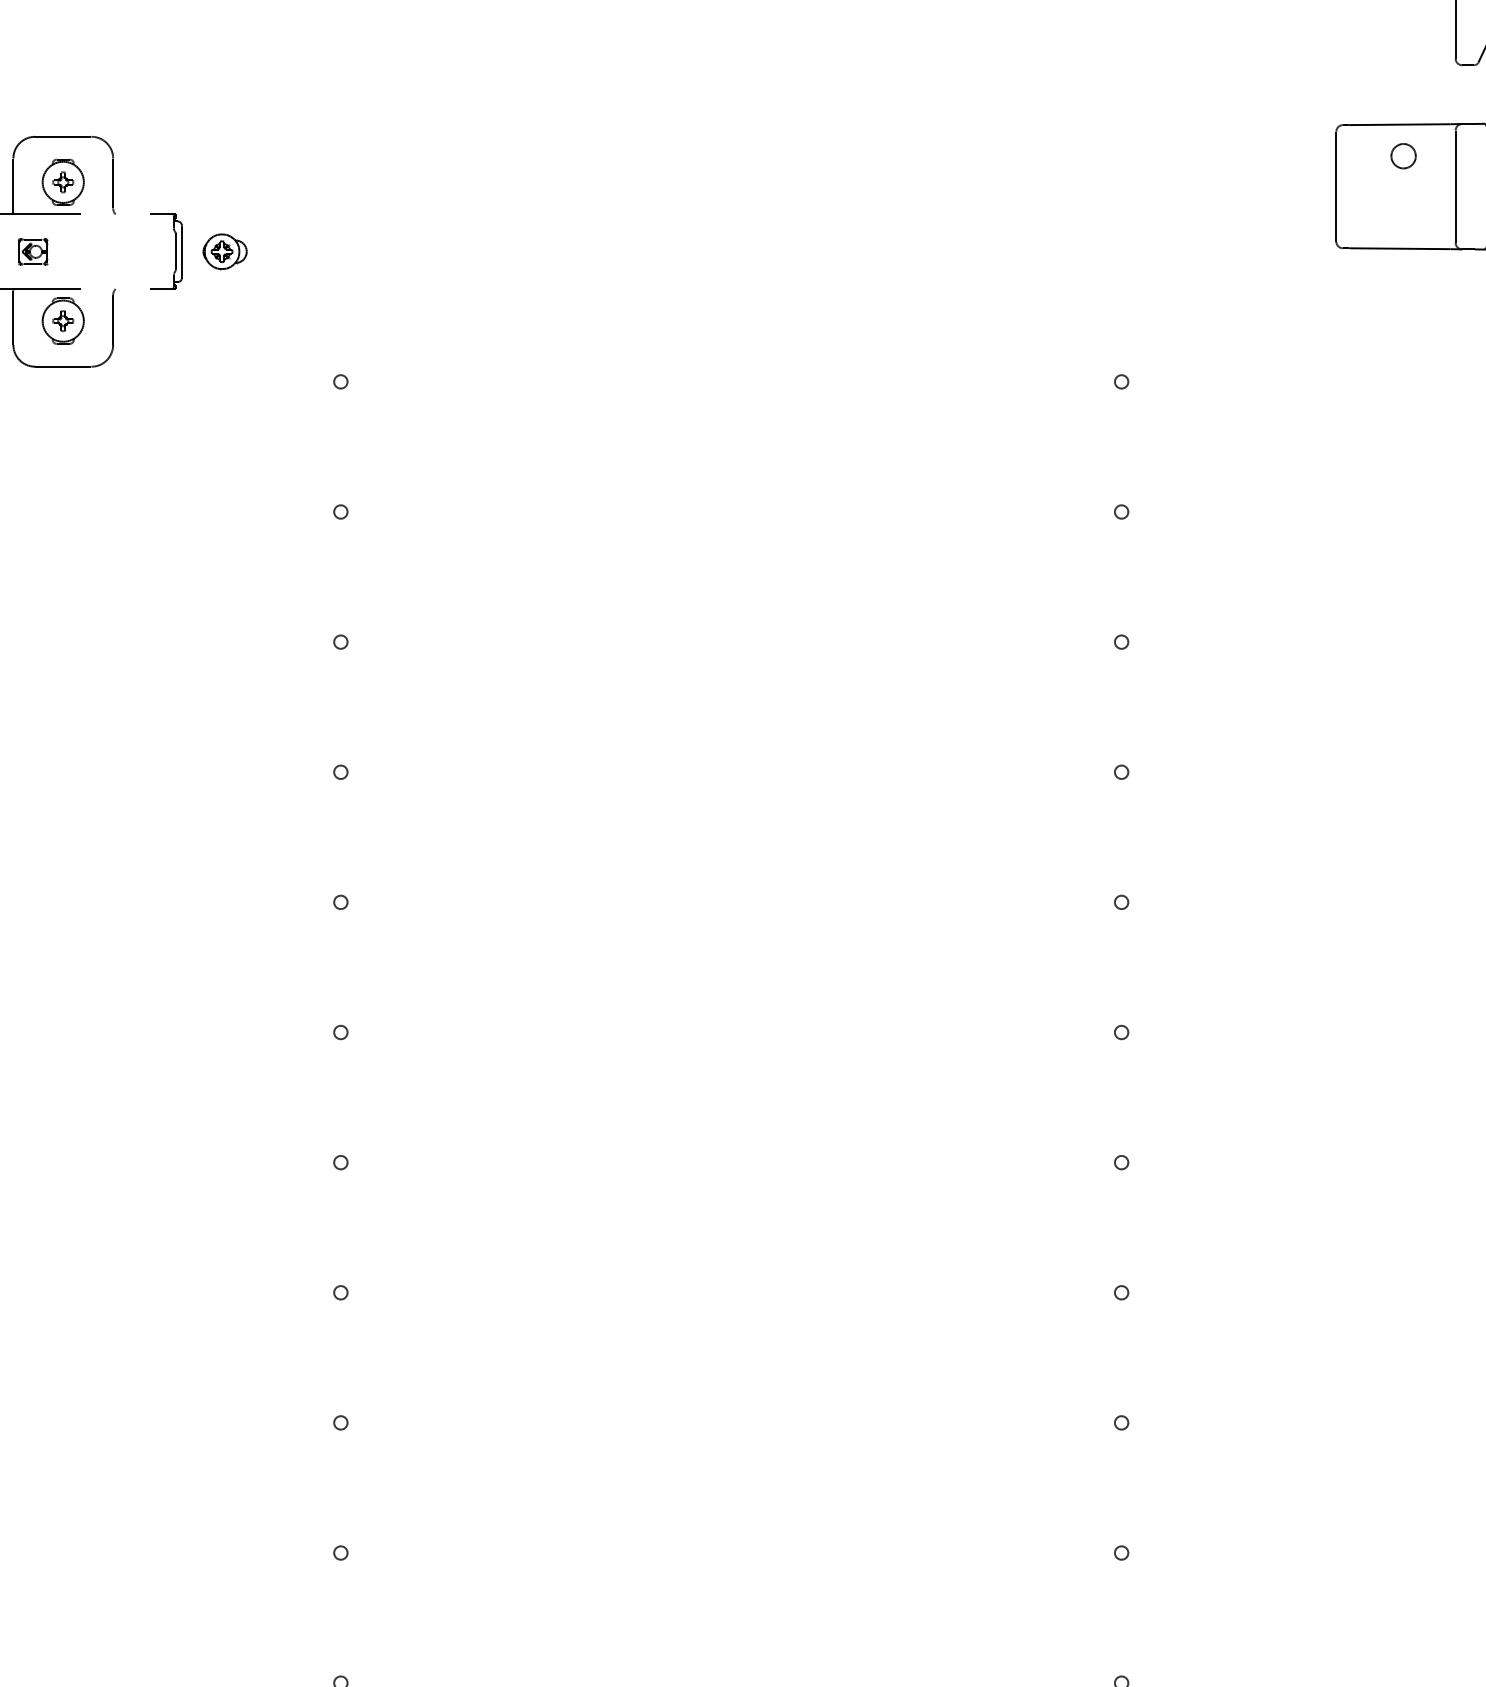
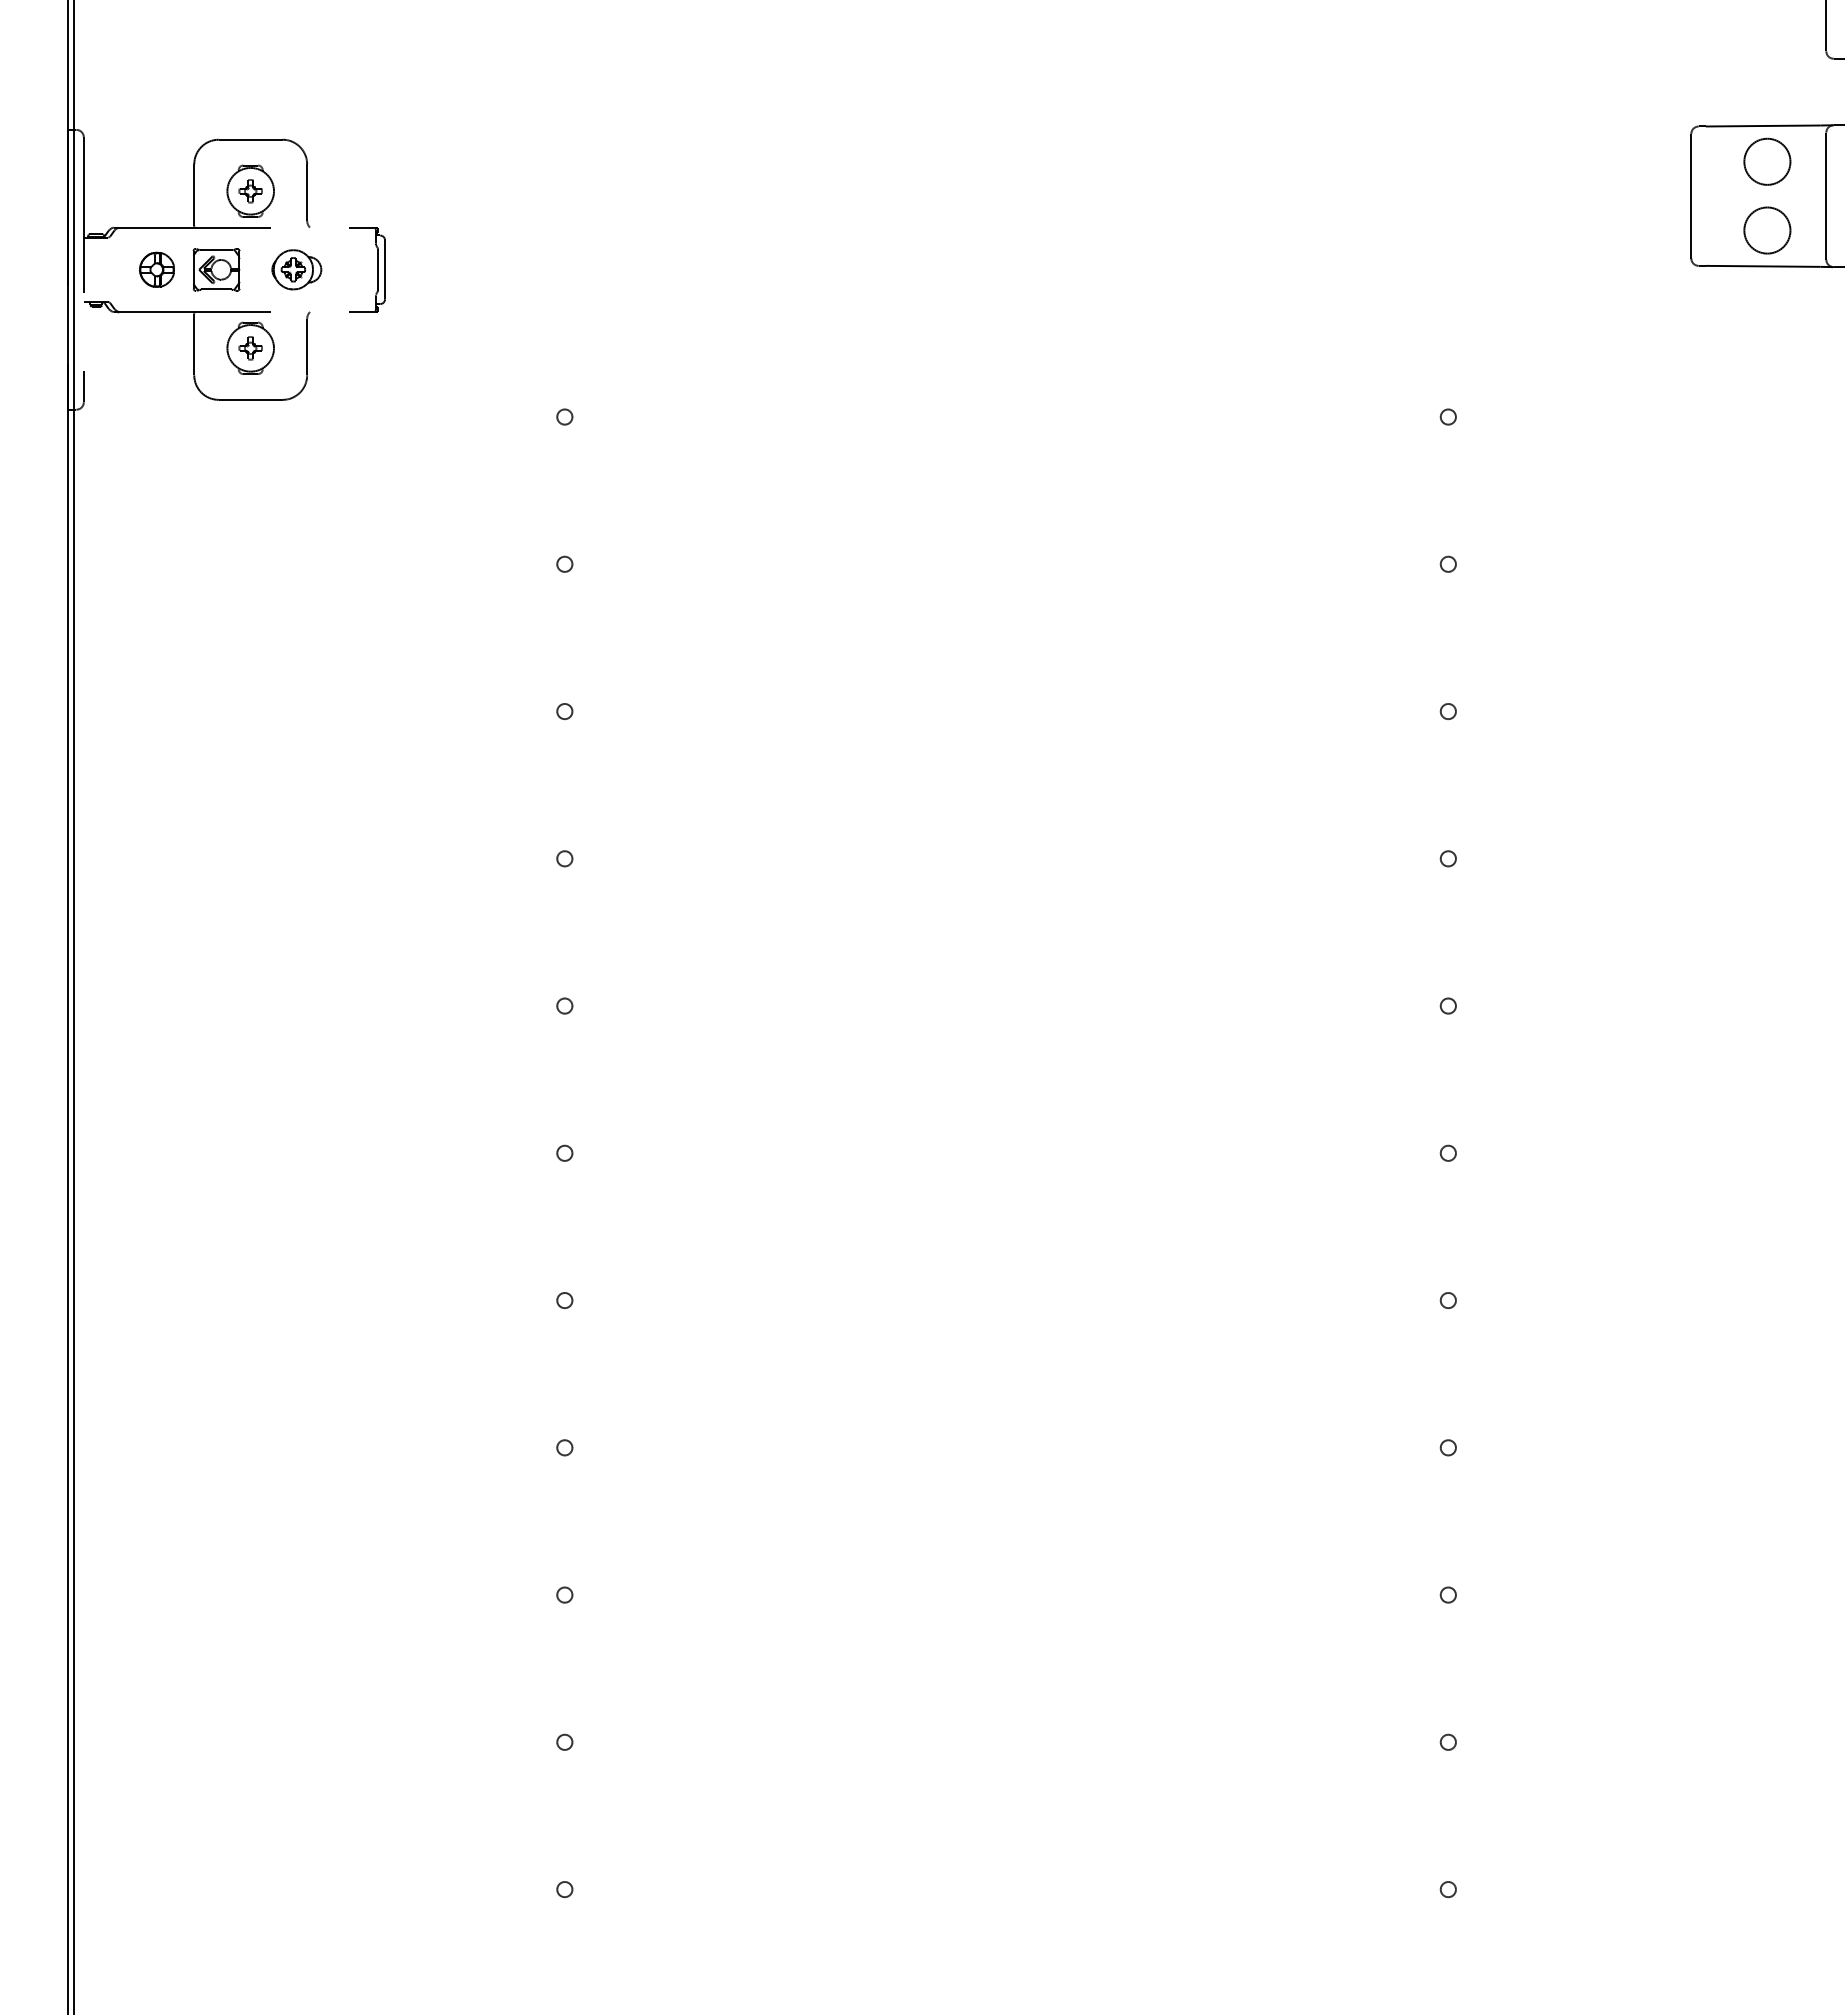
circle: (1403, 156) -> (1767, 161), size x1.67
circle: (1403, 217) -> (1767, 230), added
part: (33, 251) -> (216, 269), size x1.43
part: (224, 251) -> (296, 269), moved

